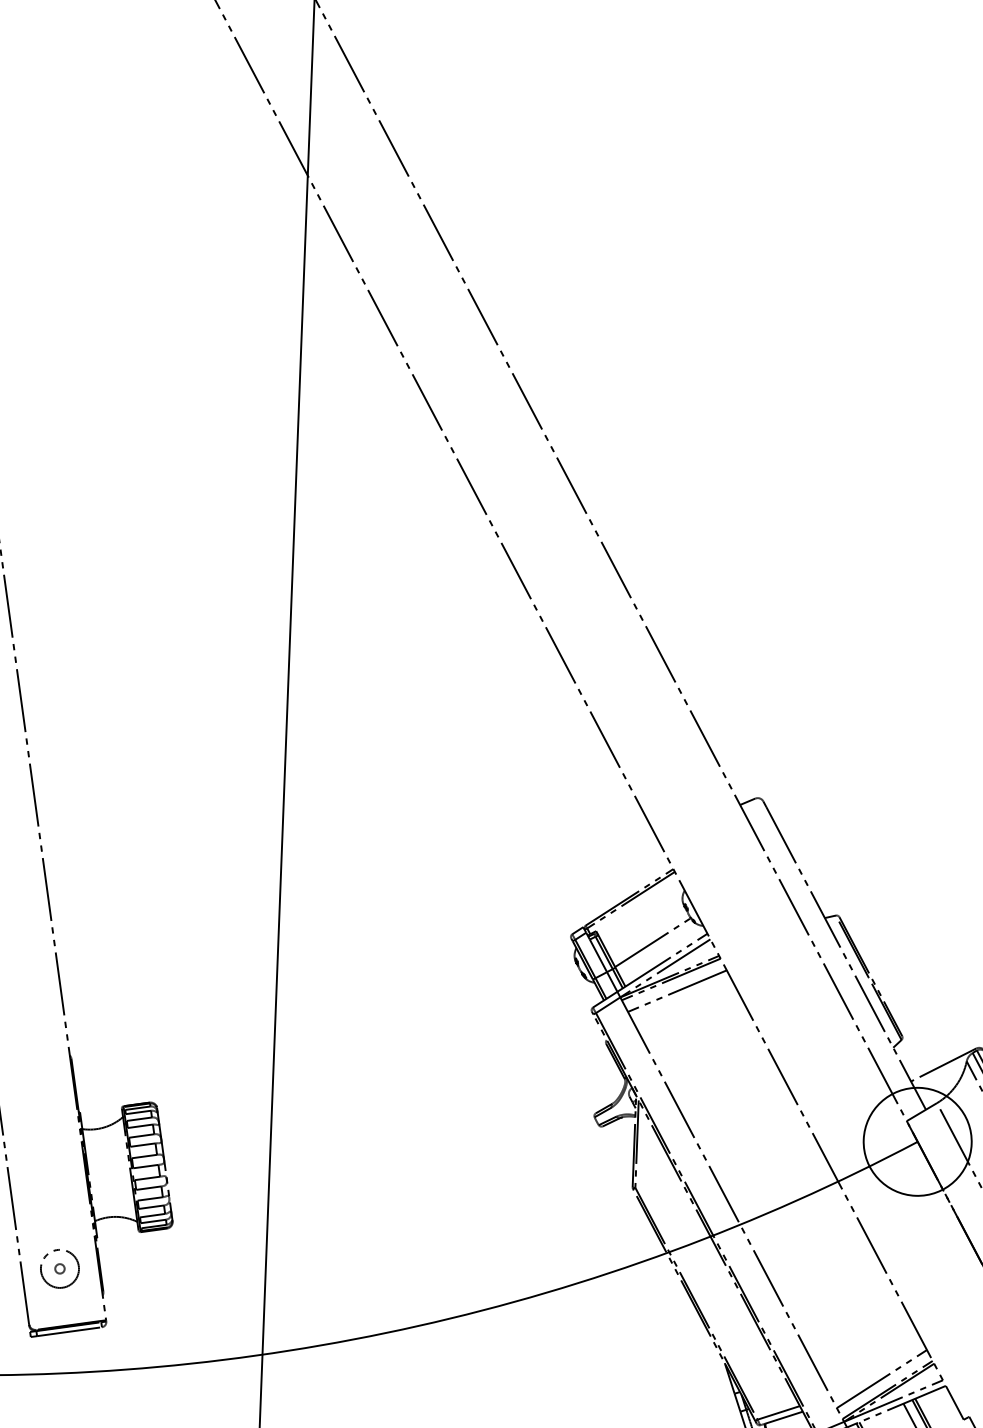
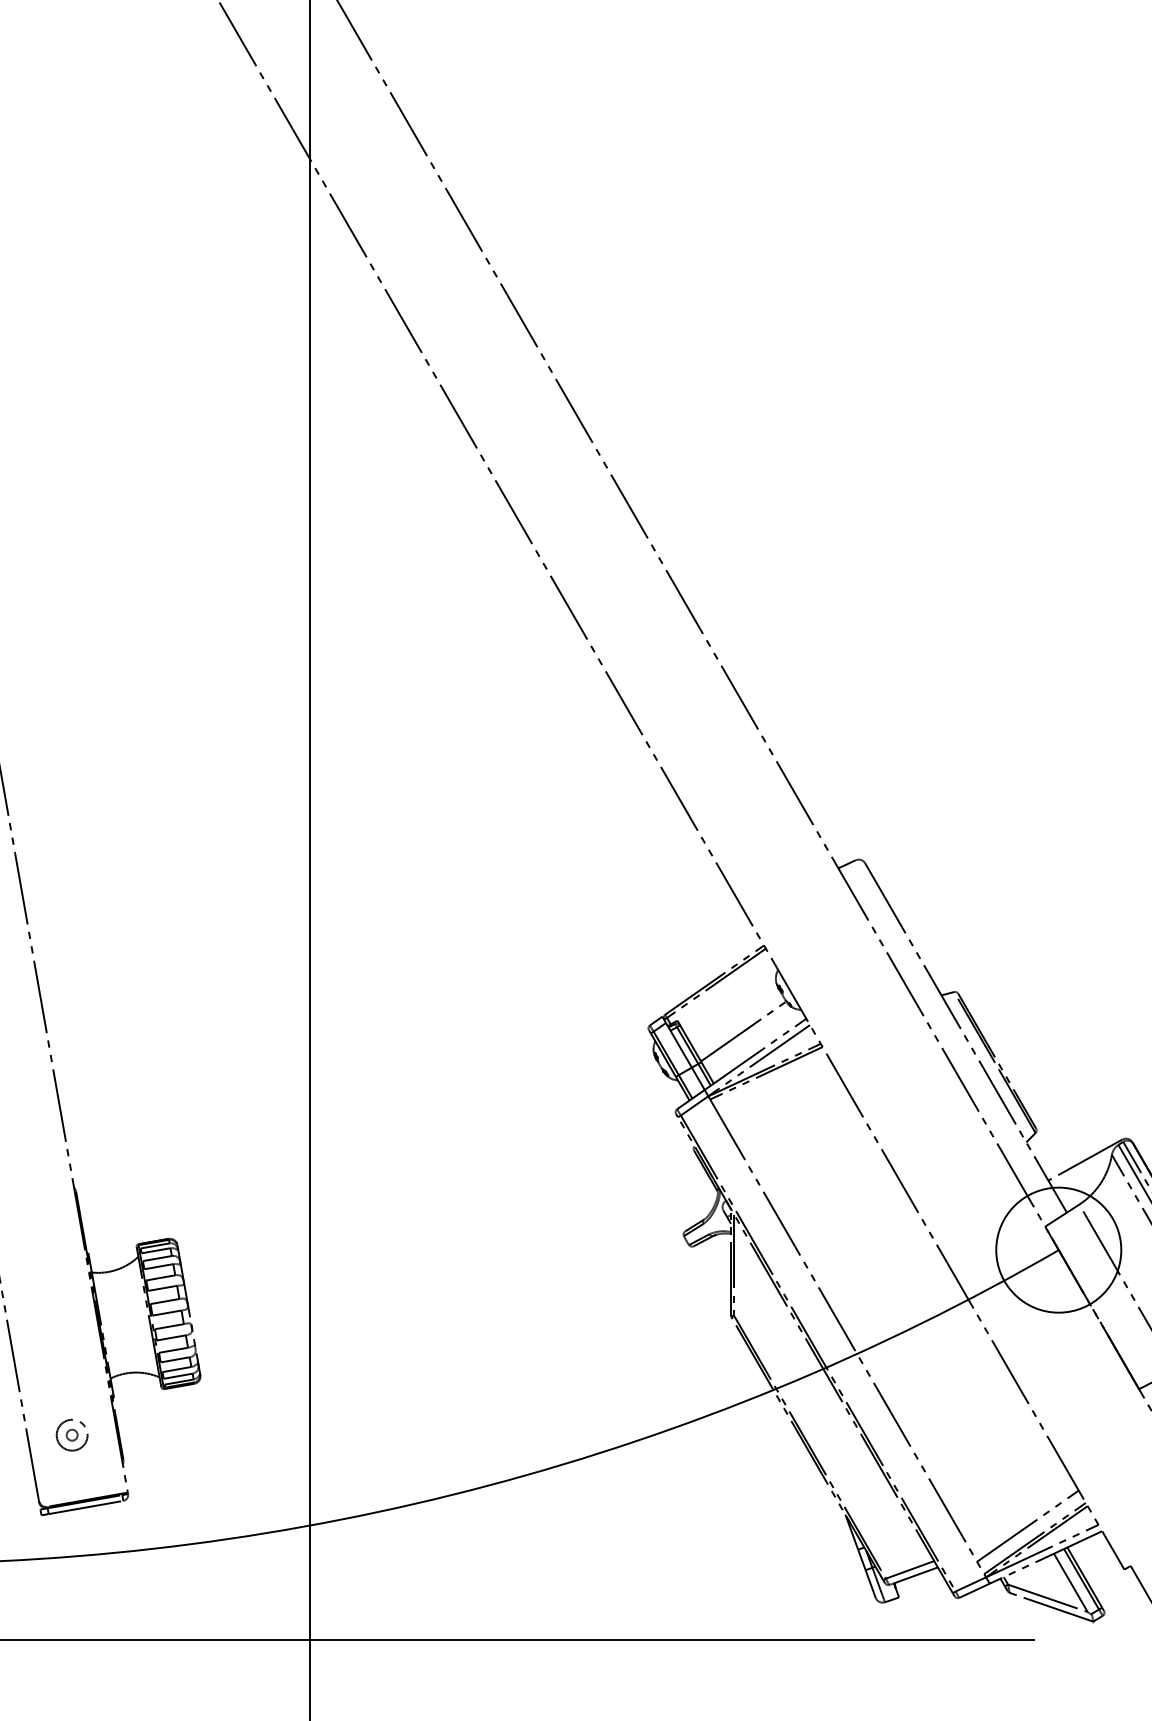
line: (676, 991) -> (773, 1086), removed
circle: (60, 1269) -> (72, 1435), size x0.7

